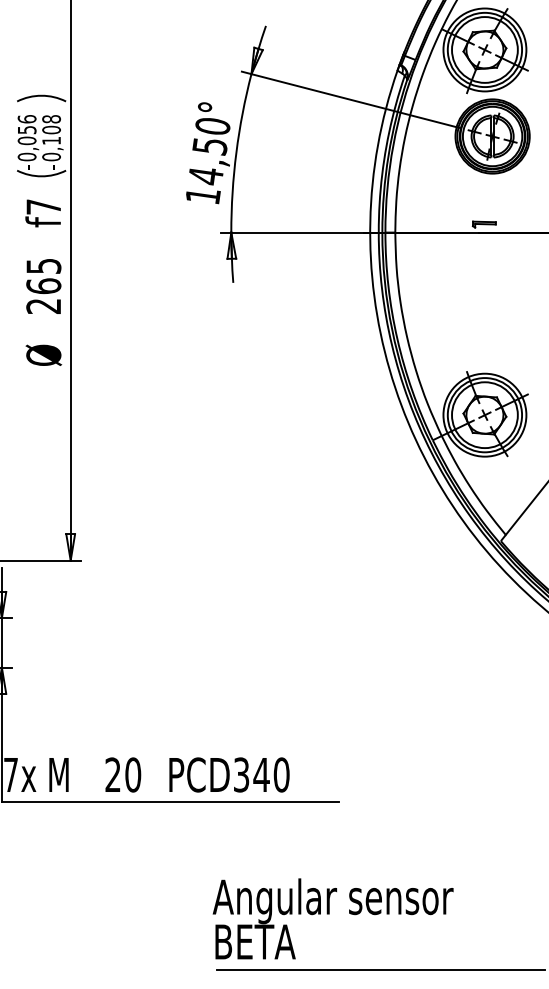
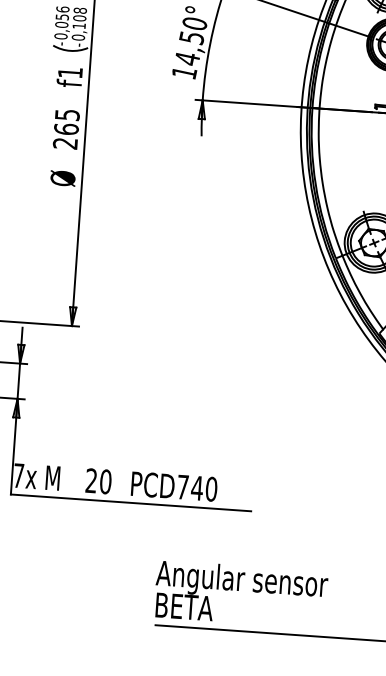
text: (43, 206) -> (70, 72), f7 -> f1
text: (241, 774) -> (182, 486), PCD340 -> PCD740

